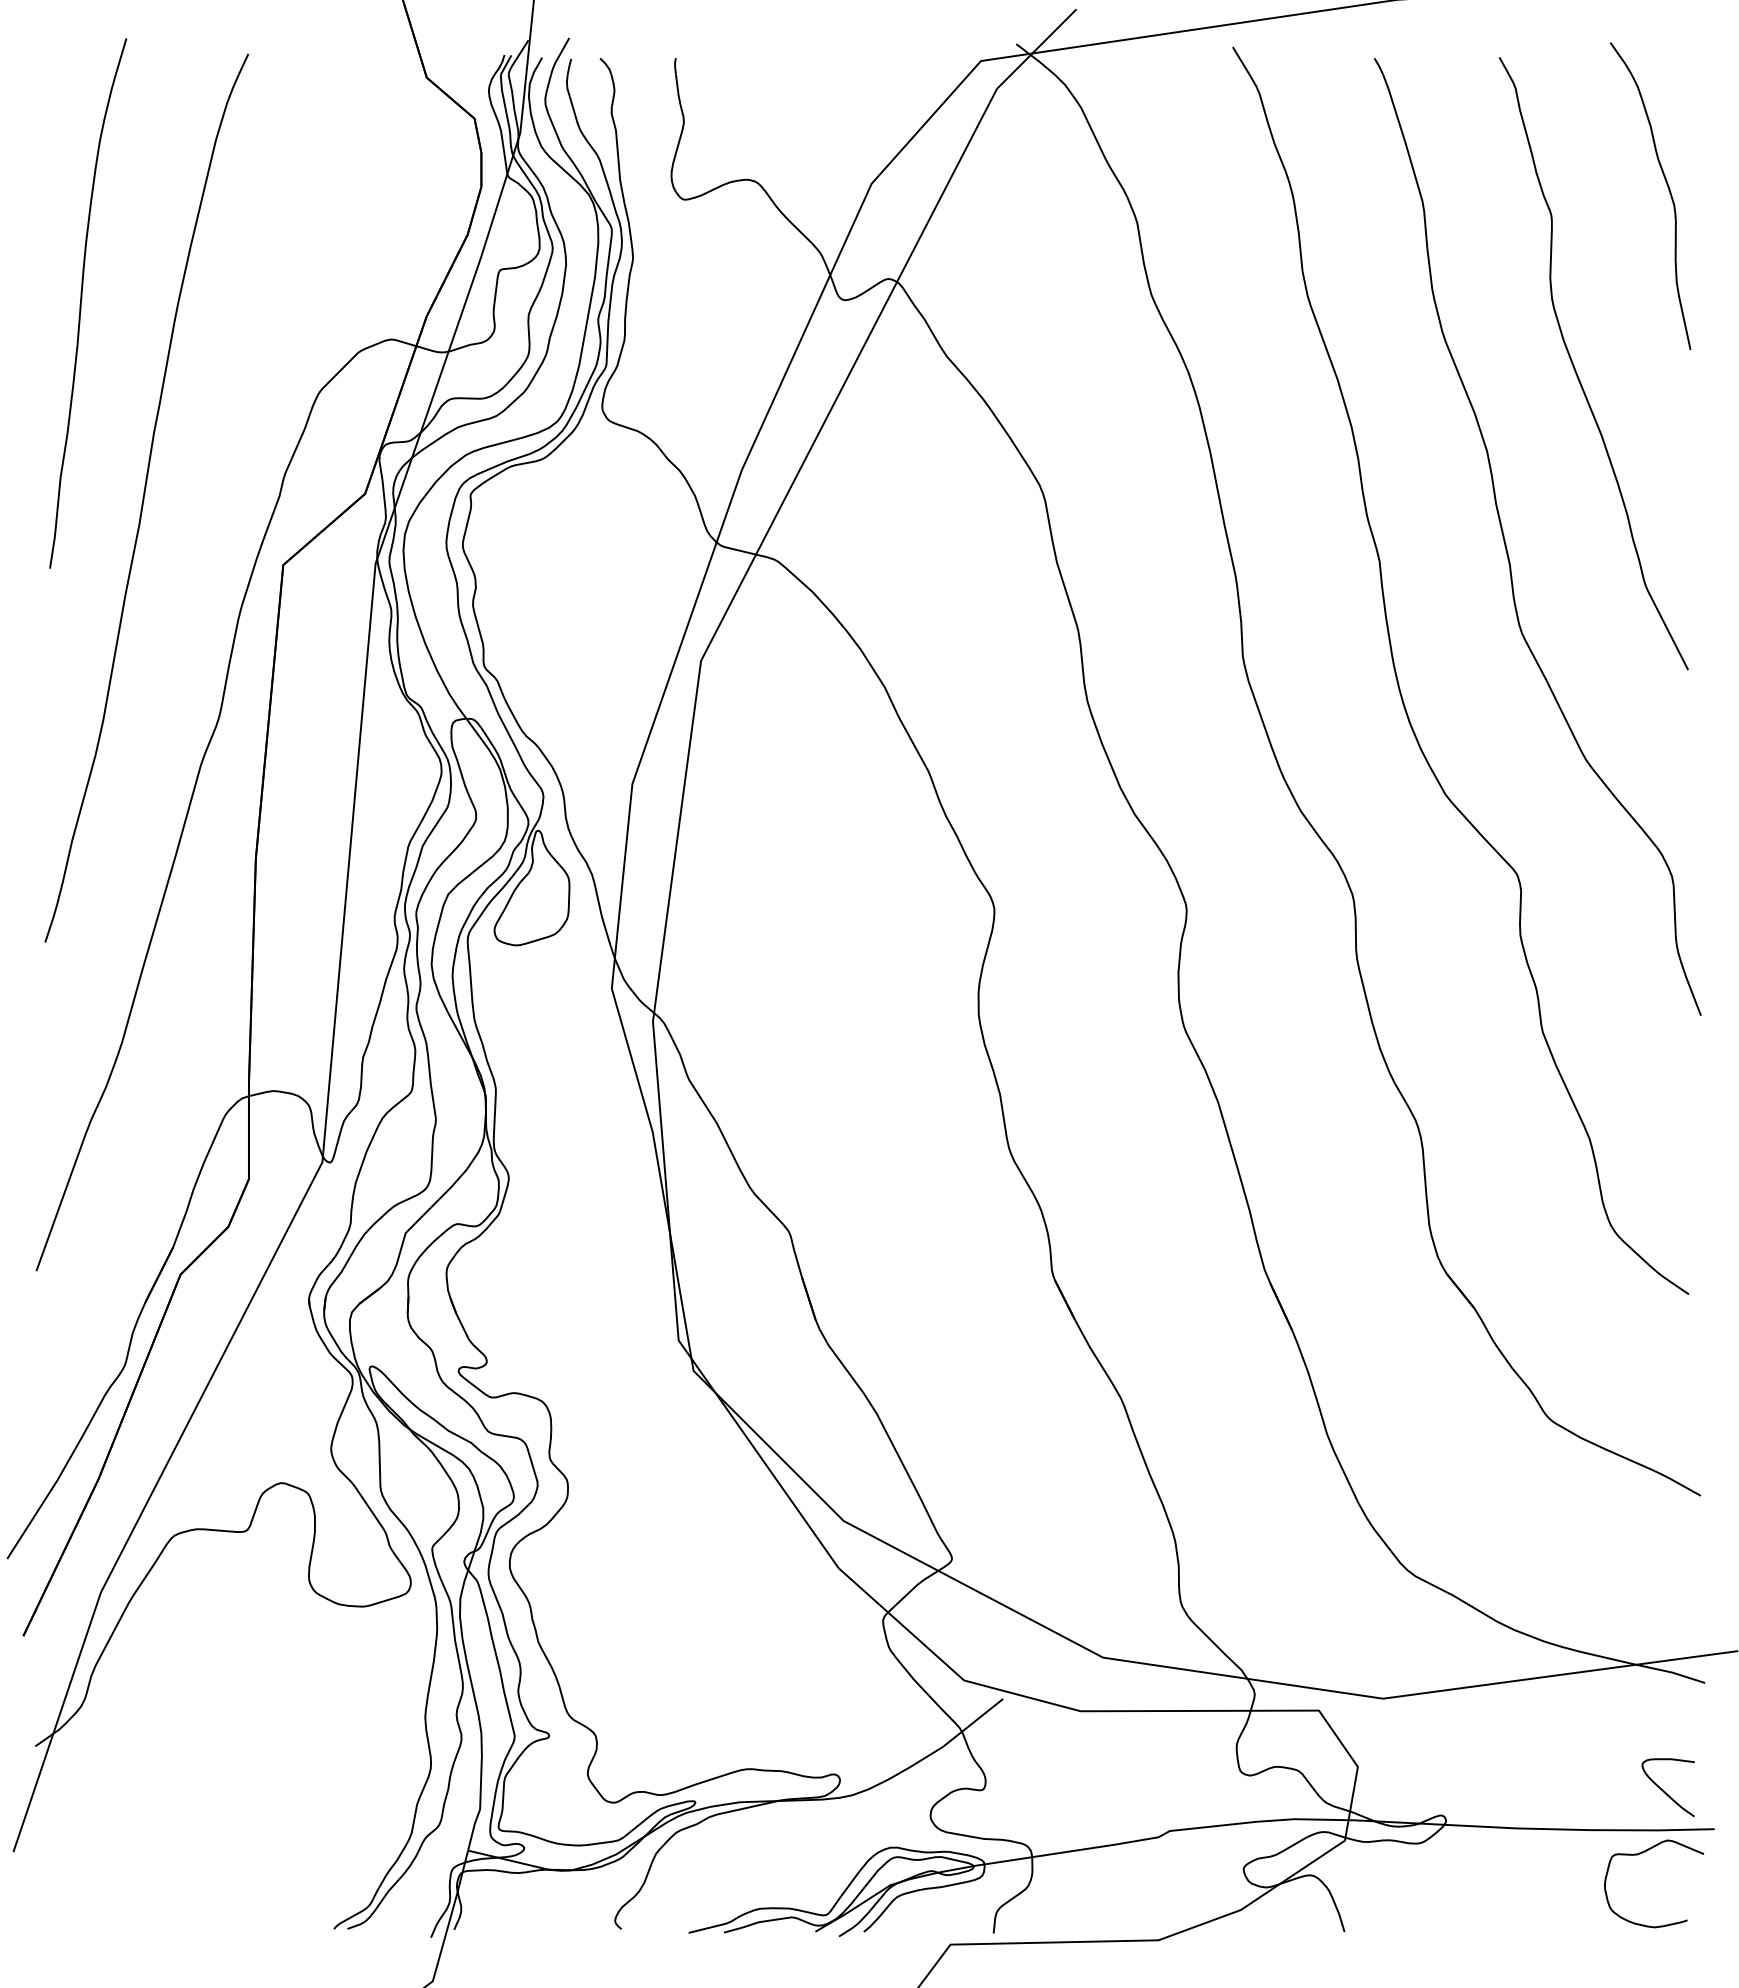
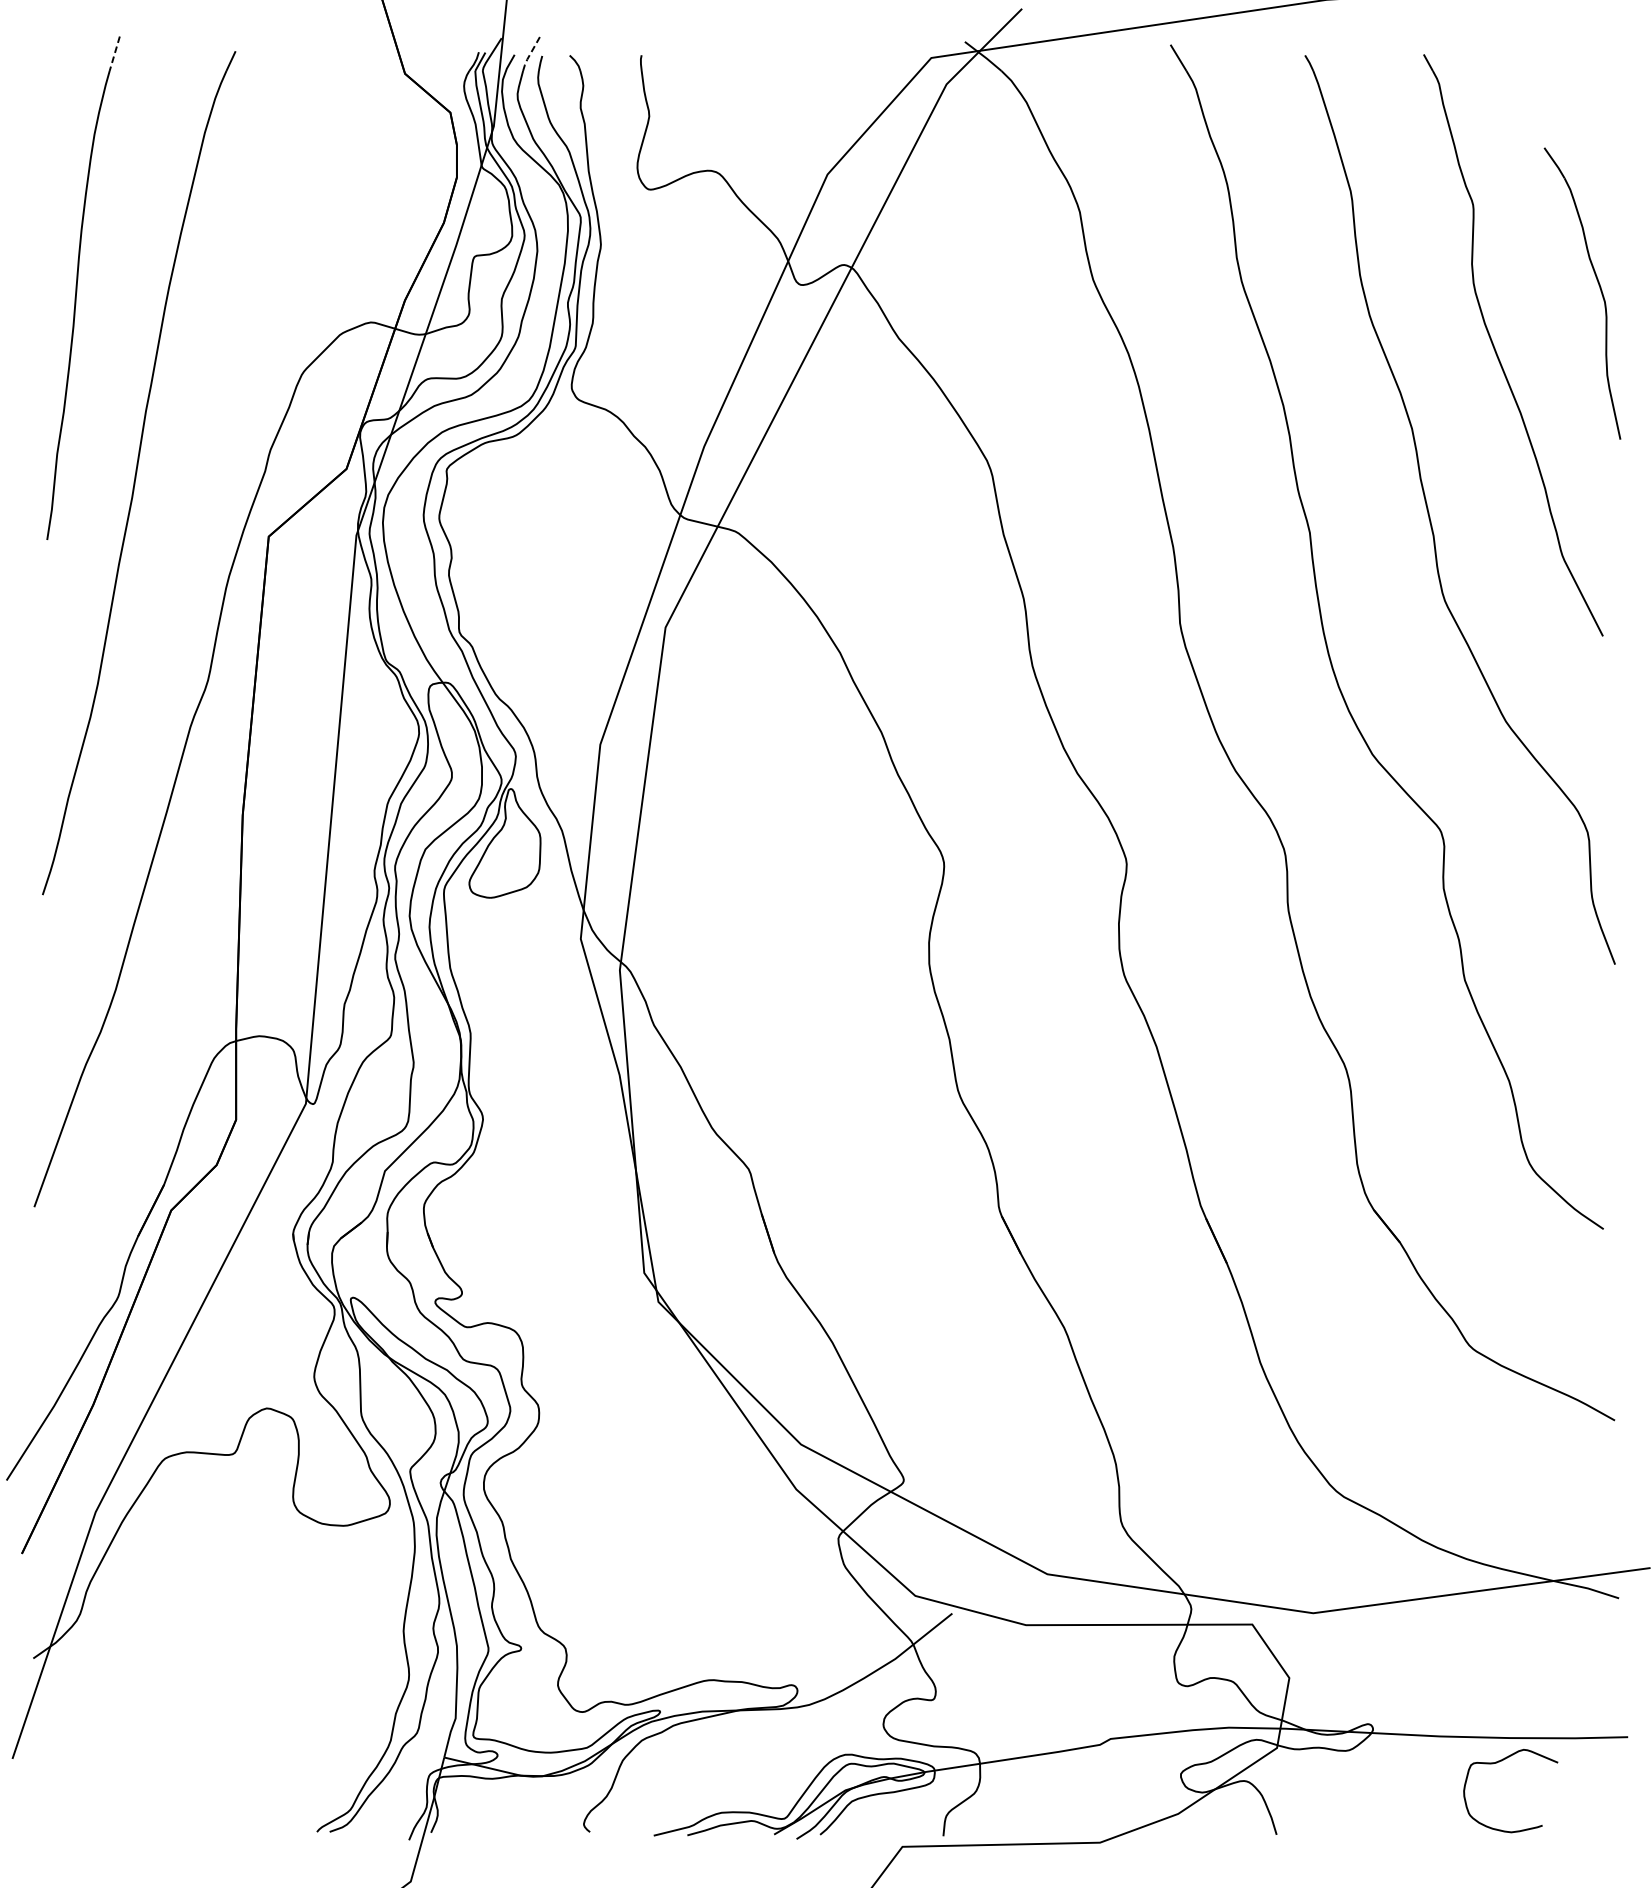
line: (121, 56) -> (115, 53), solid -> dashed
line: (558, 56) -> (530, 53), solid -> dashed
part: (1668, 190) -> (1599, 288), moved
curve: (1664, 1790) -> (1580, 1700), removed
curve: (1640, 1854) -> (1497, 1763), moved

